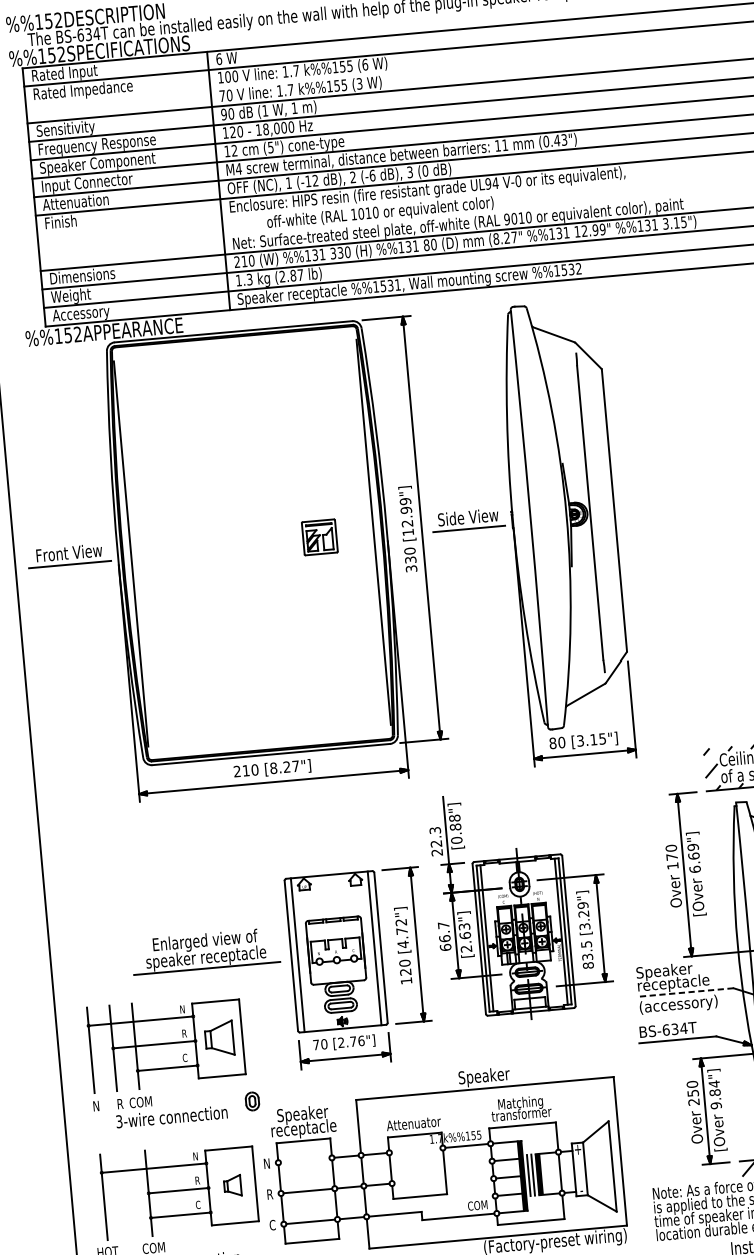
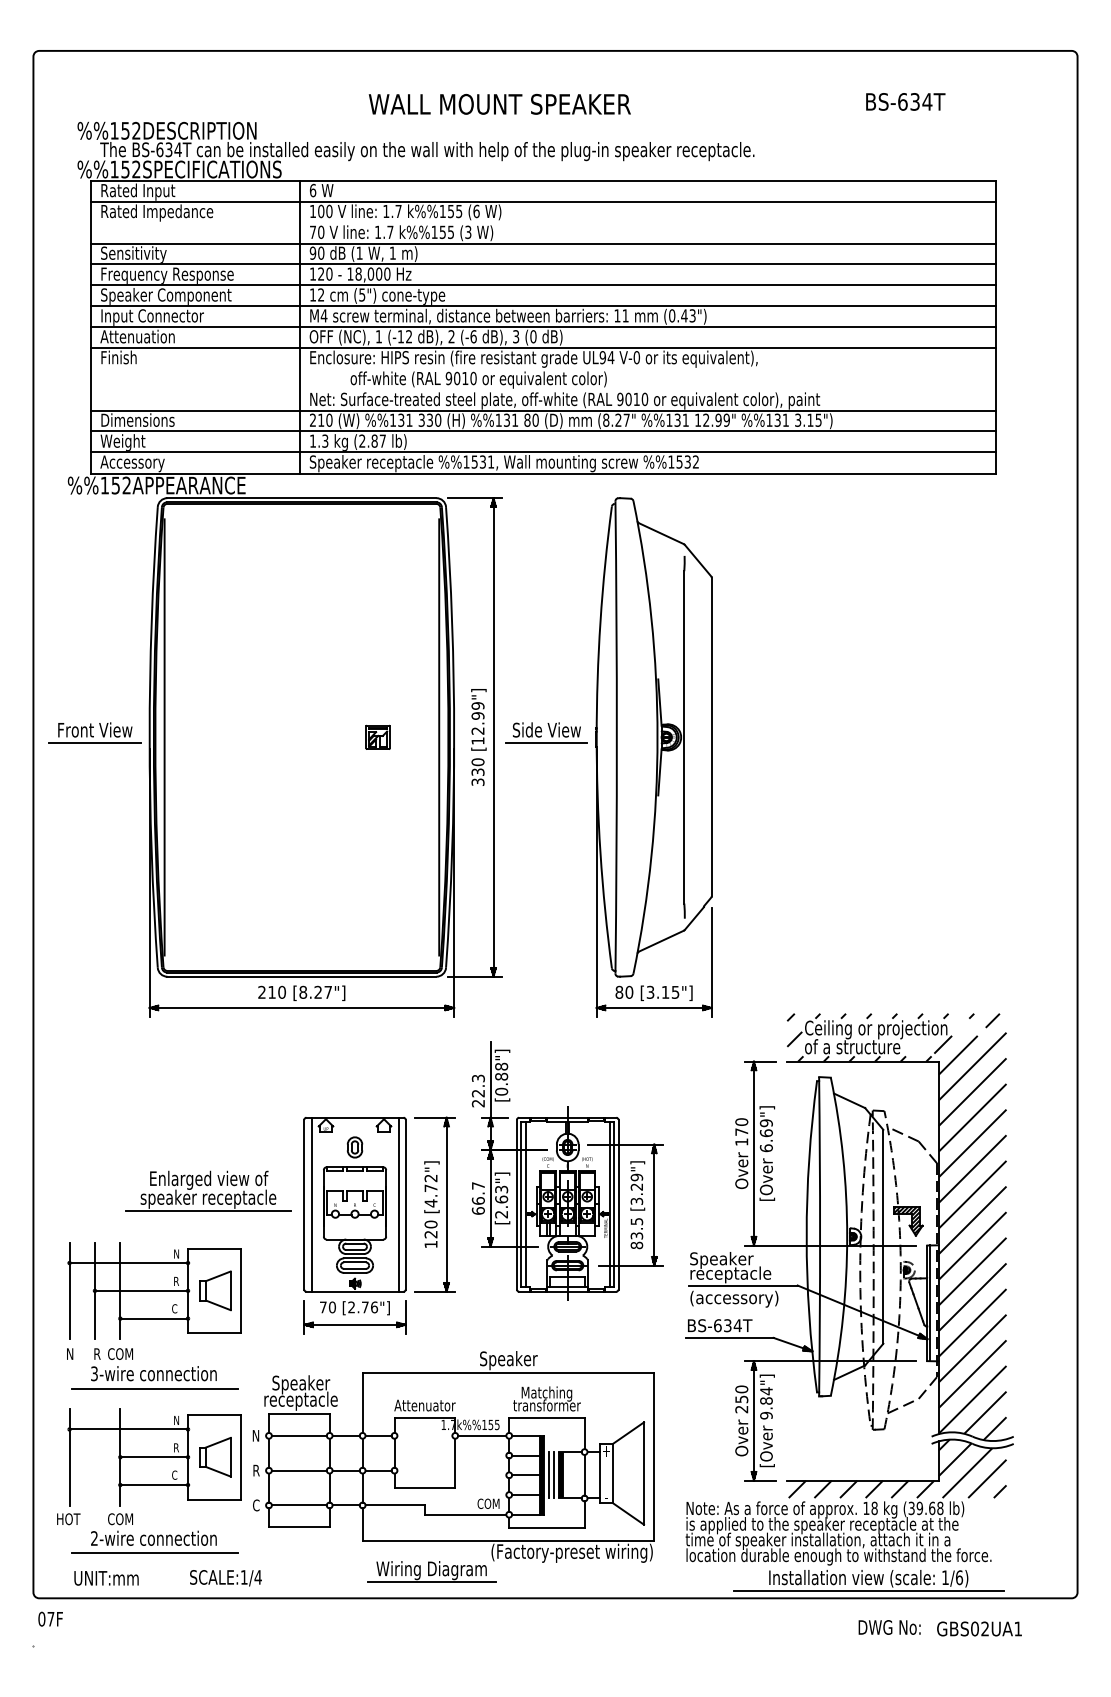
text: (353, 214) -> (448, 378), 1010 -> 9010
part: (319, 536) -> (377, 736), size x0.62
line: (684, 992) -> (742, 1285), dashed -> solid
part: (252, 1101) -> (354, 1147), moved
line: (173, 1129) -> (154, 1388), added
line: (304, 1160) -> (298, 1435), added
part: (232, 1186) -> (215, 1457), size x1.67

